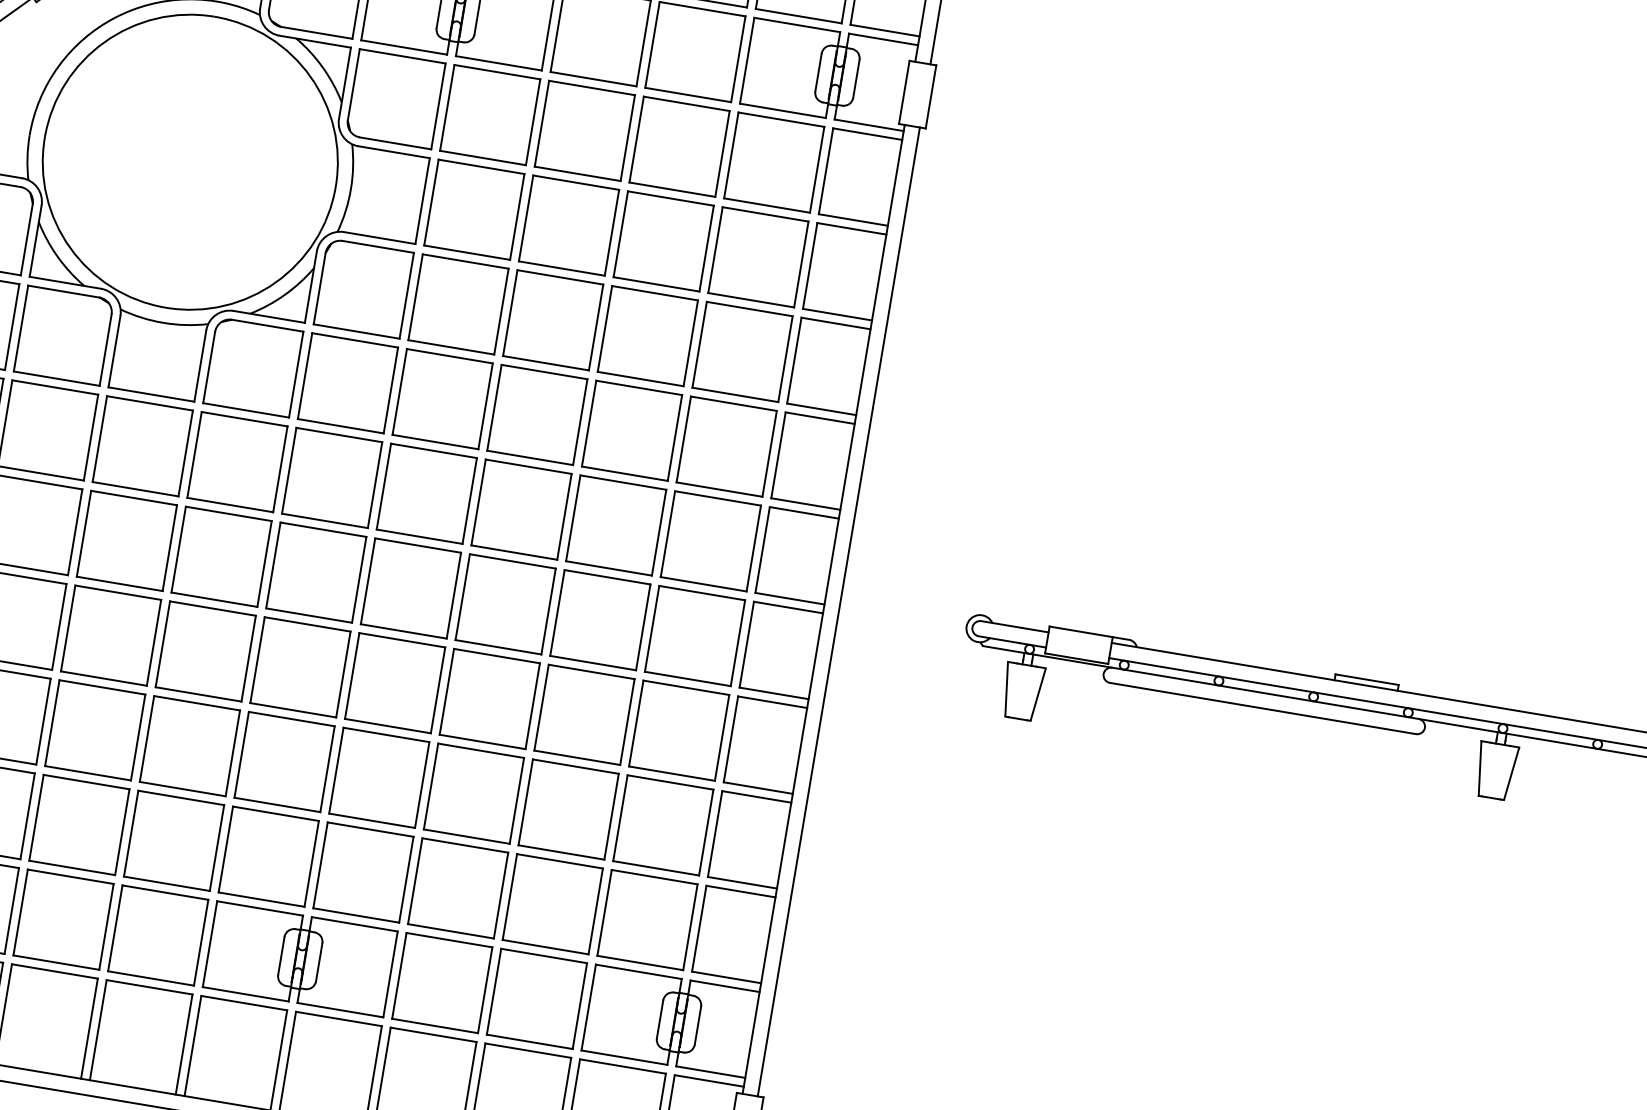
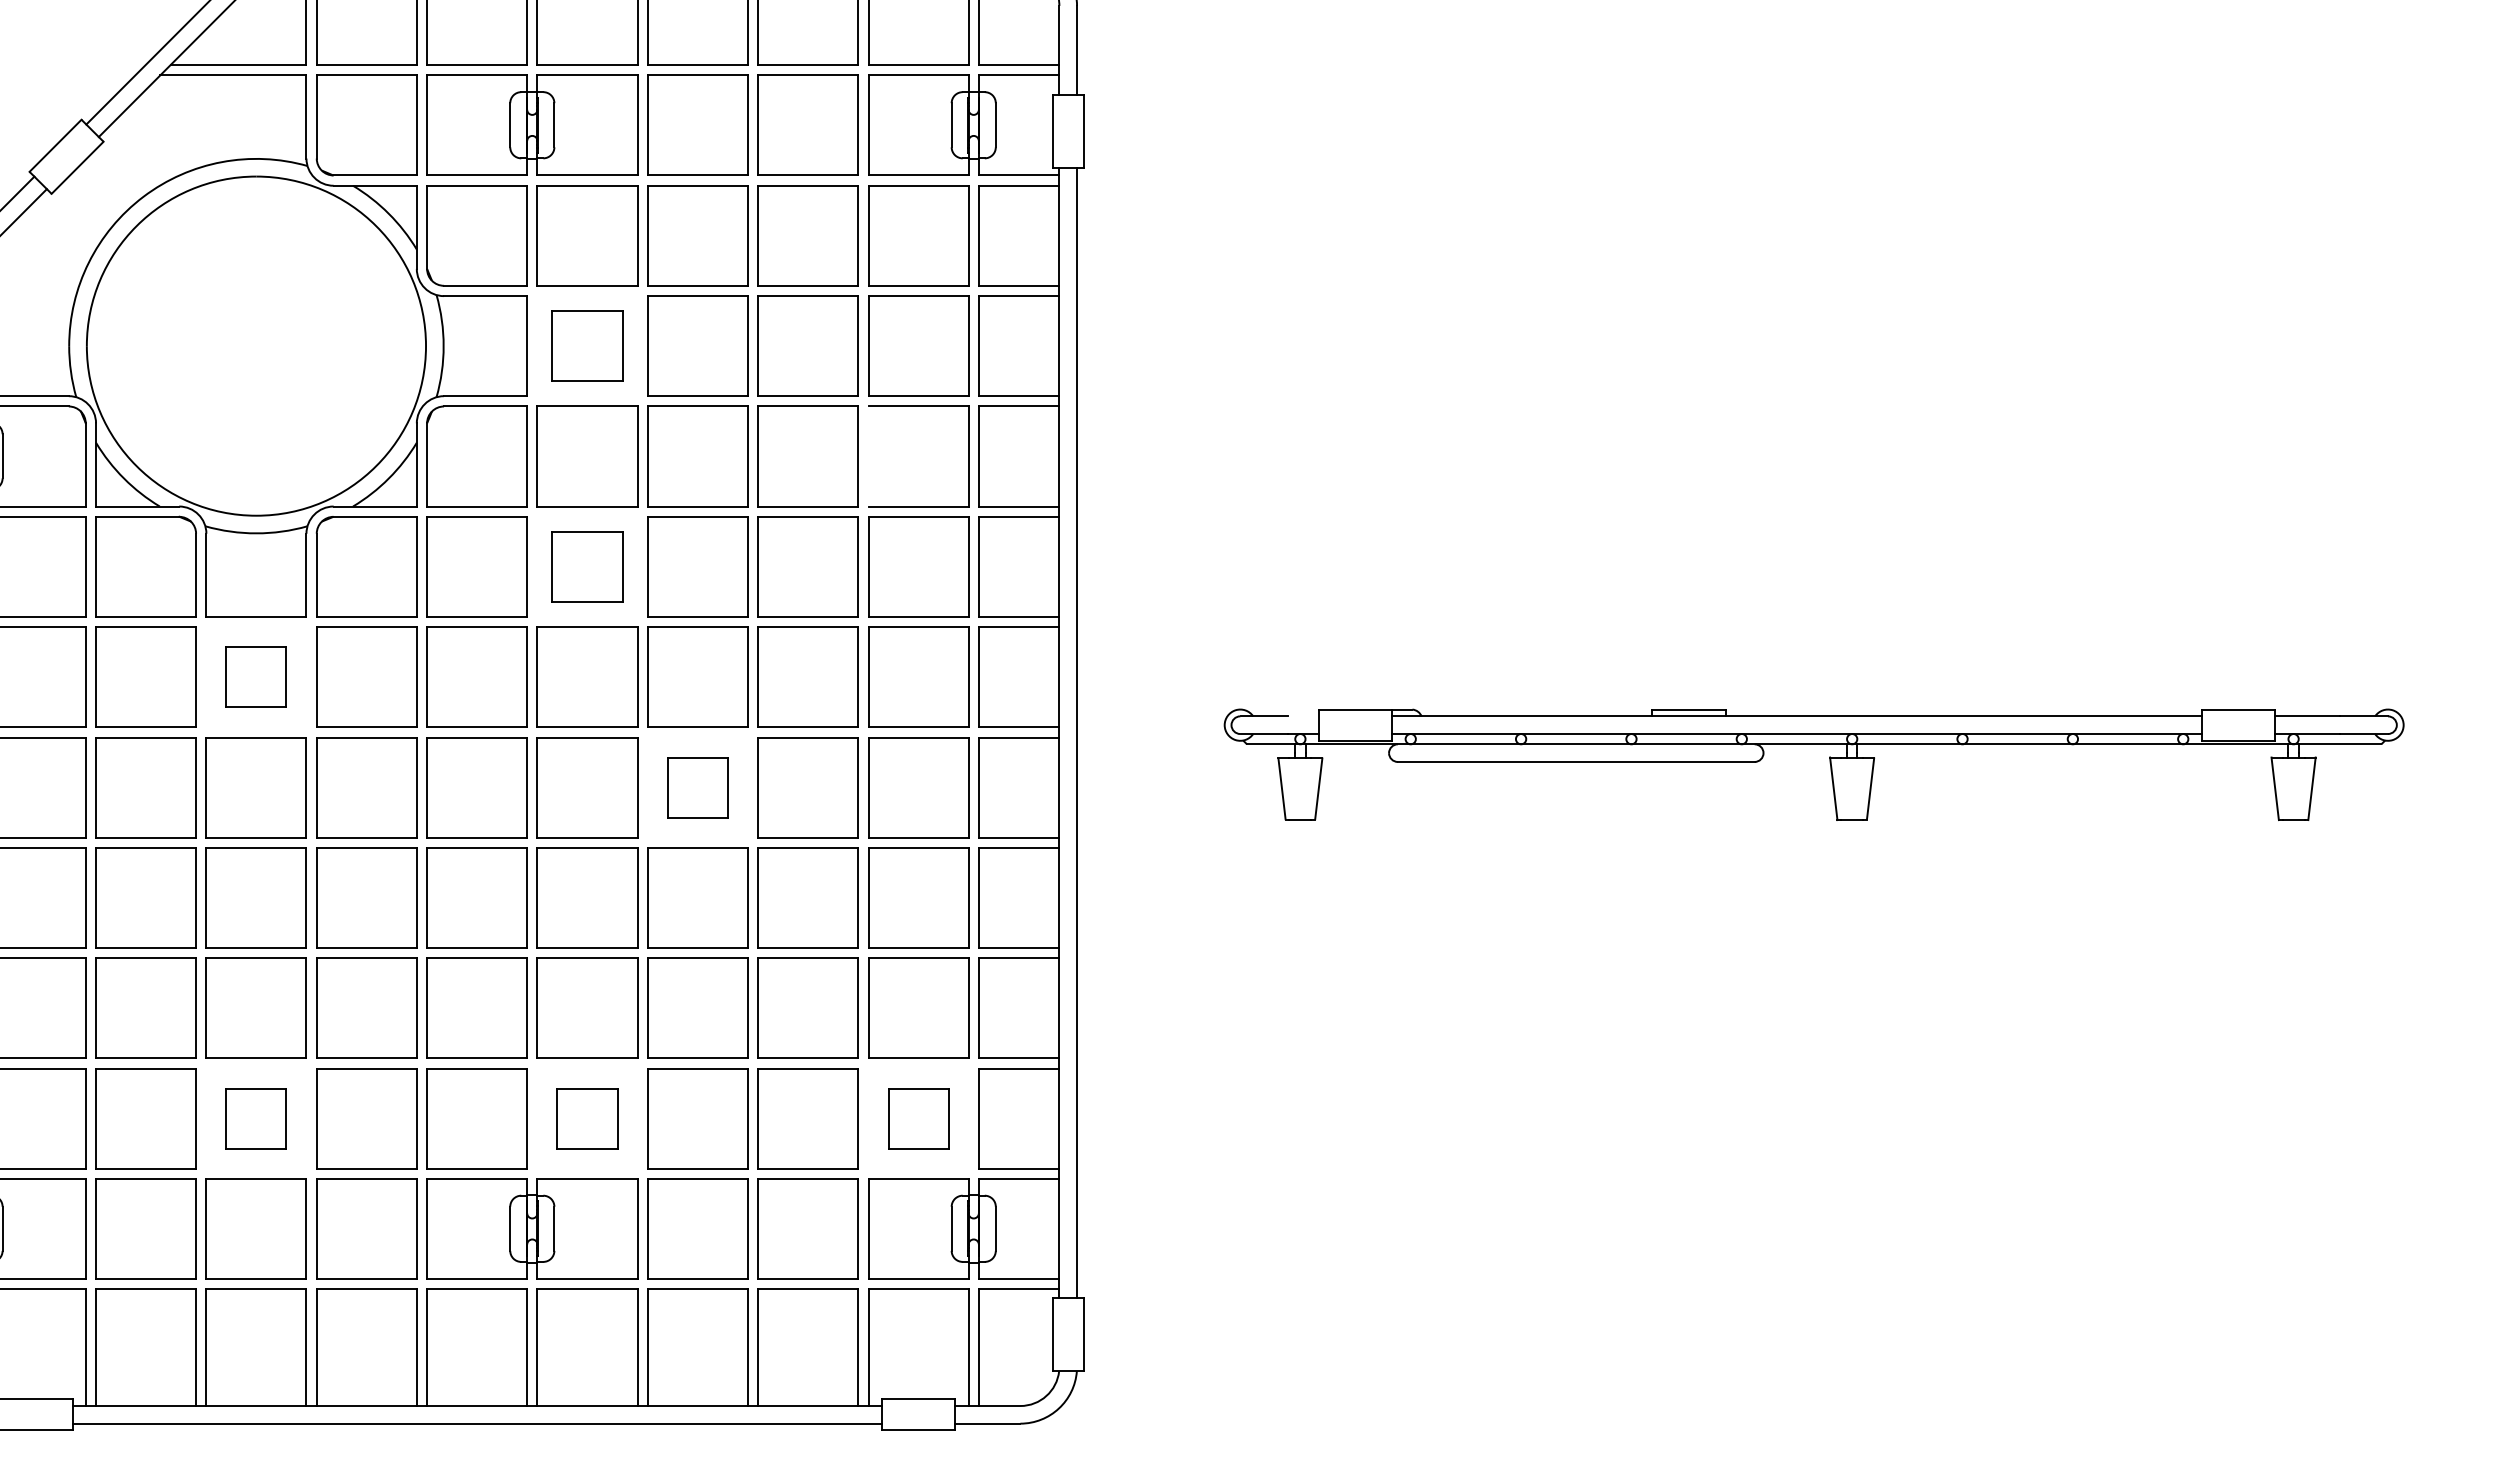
part: (474, 209) -> (587, 345), size x0.7
line: (699, 344) -> (868, 456), removed
part: (442, 398) -> (587, 566), size x0.7
part: (142, 445) -> (255, 676), size x0.6
part: (505, 604) -> (697, 787), size x0.6
line: (1035, 630) -> (1303, 716), removed
part: (78, 824) -> (255, 1118), size x0.6
part: (363, 872) -> (587, 1118), size x0.6
part: (647, 919) -> (918, 1118), size x0.6

